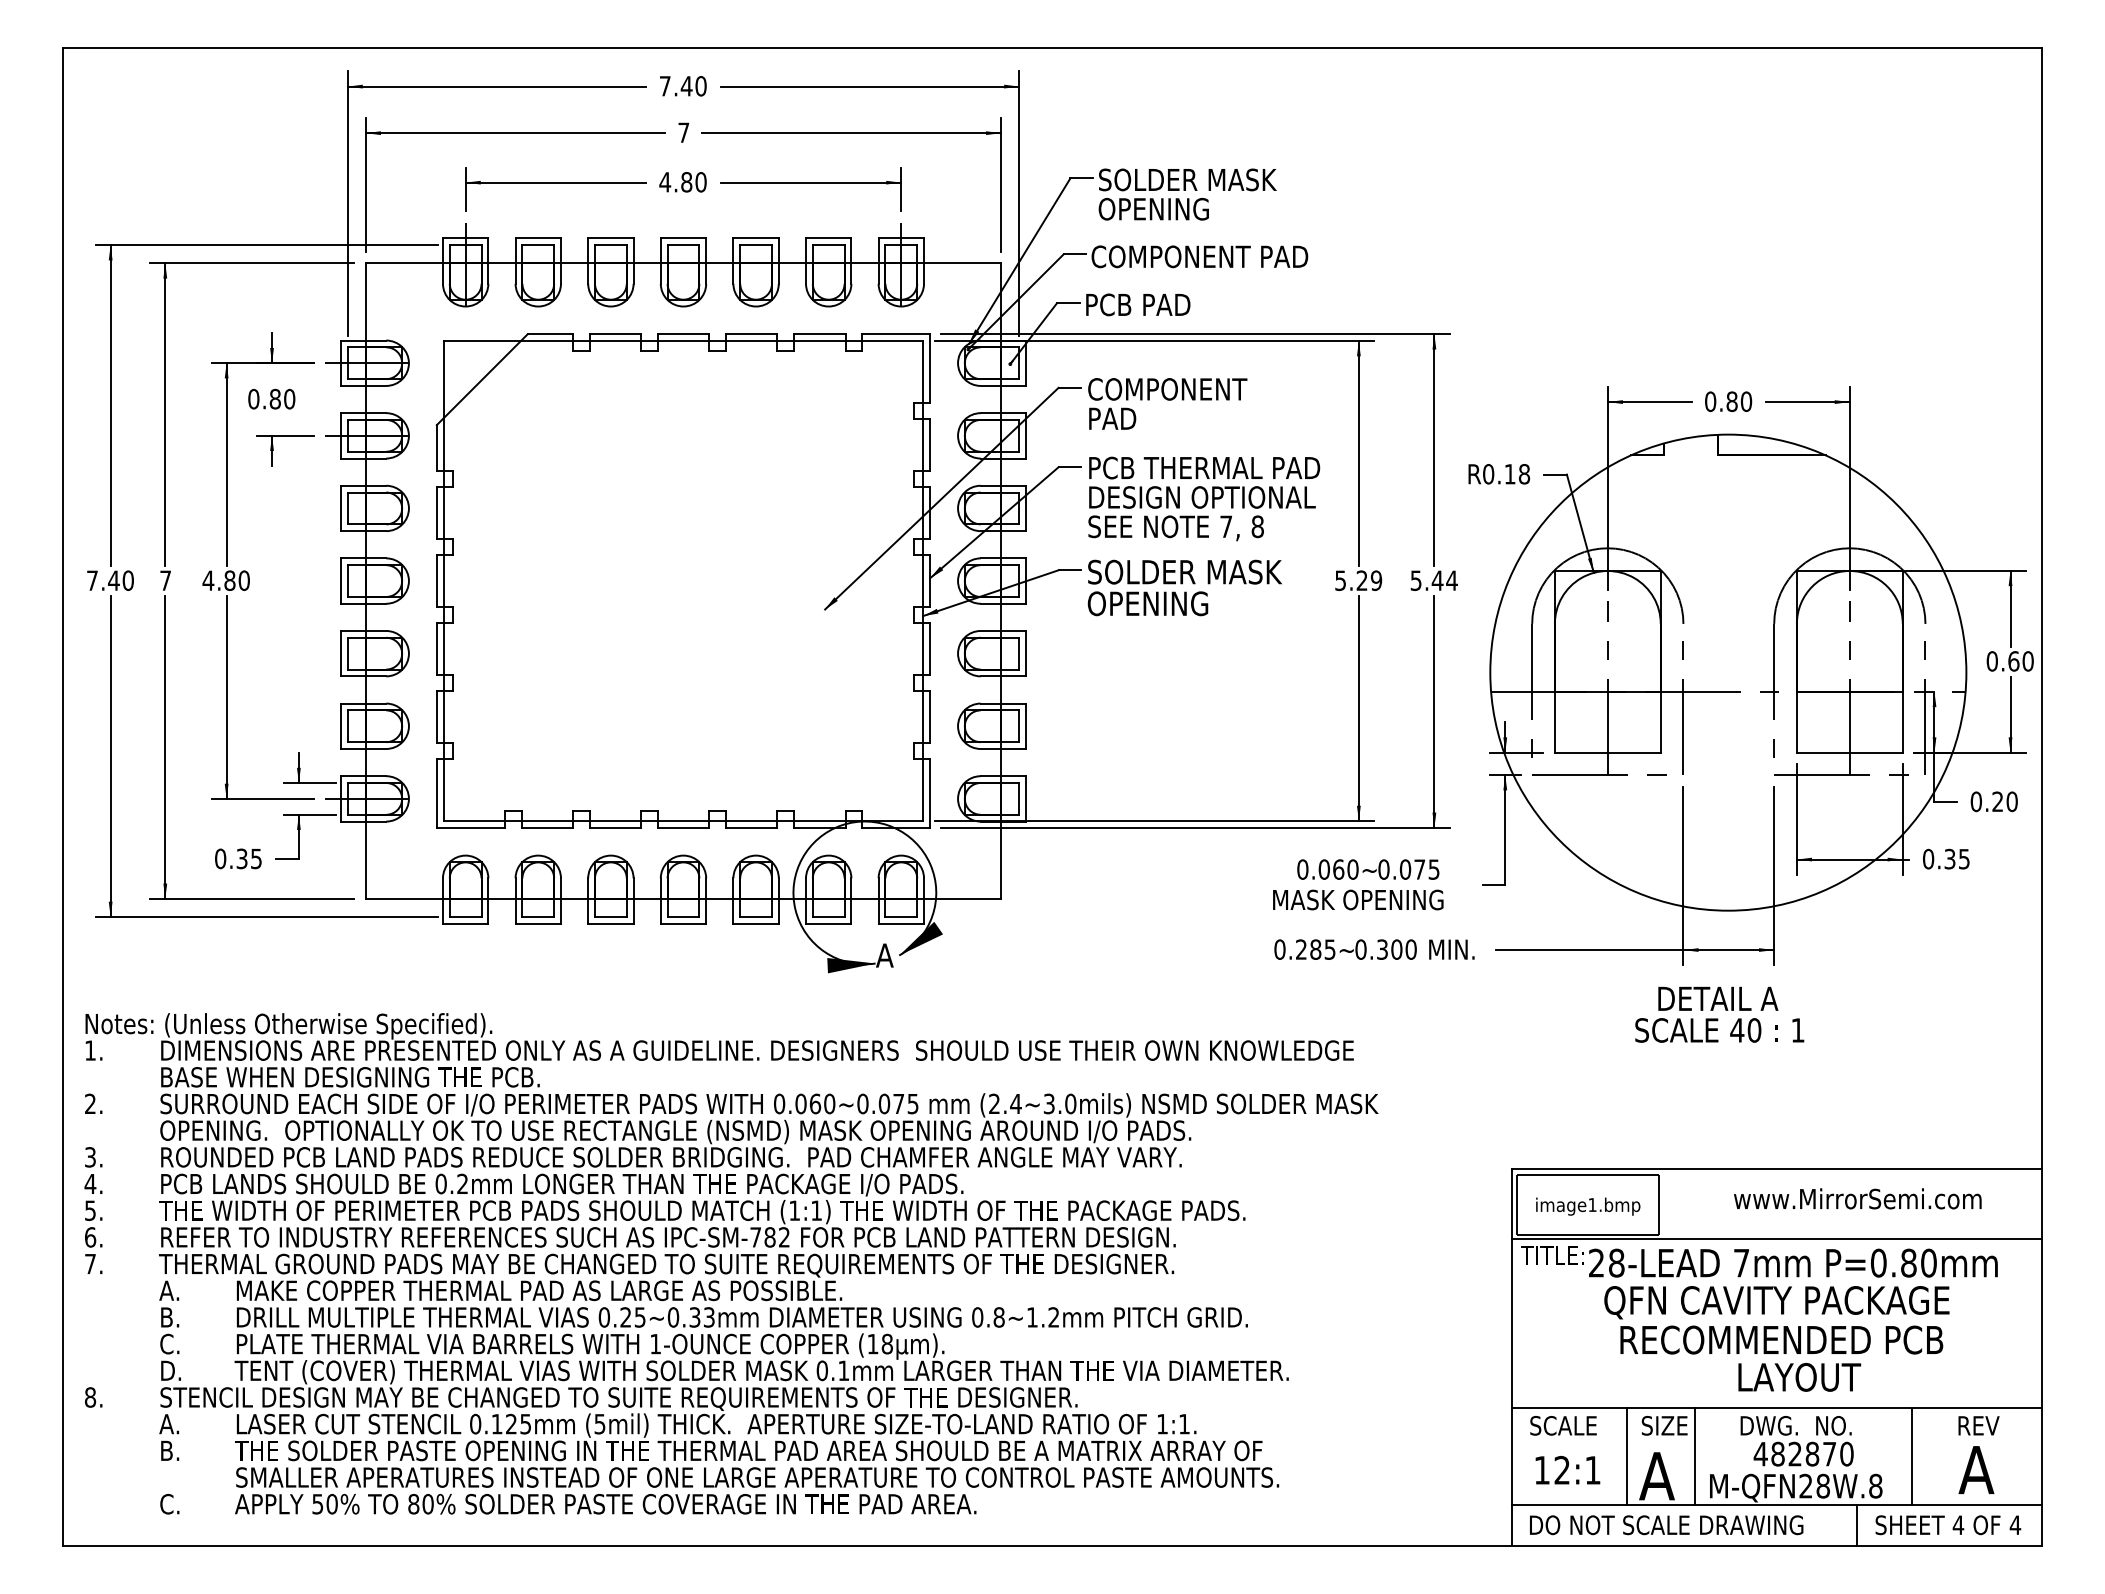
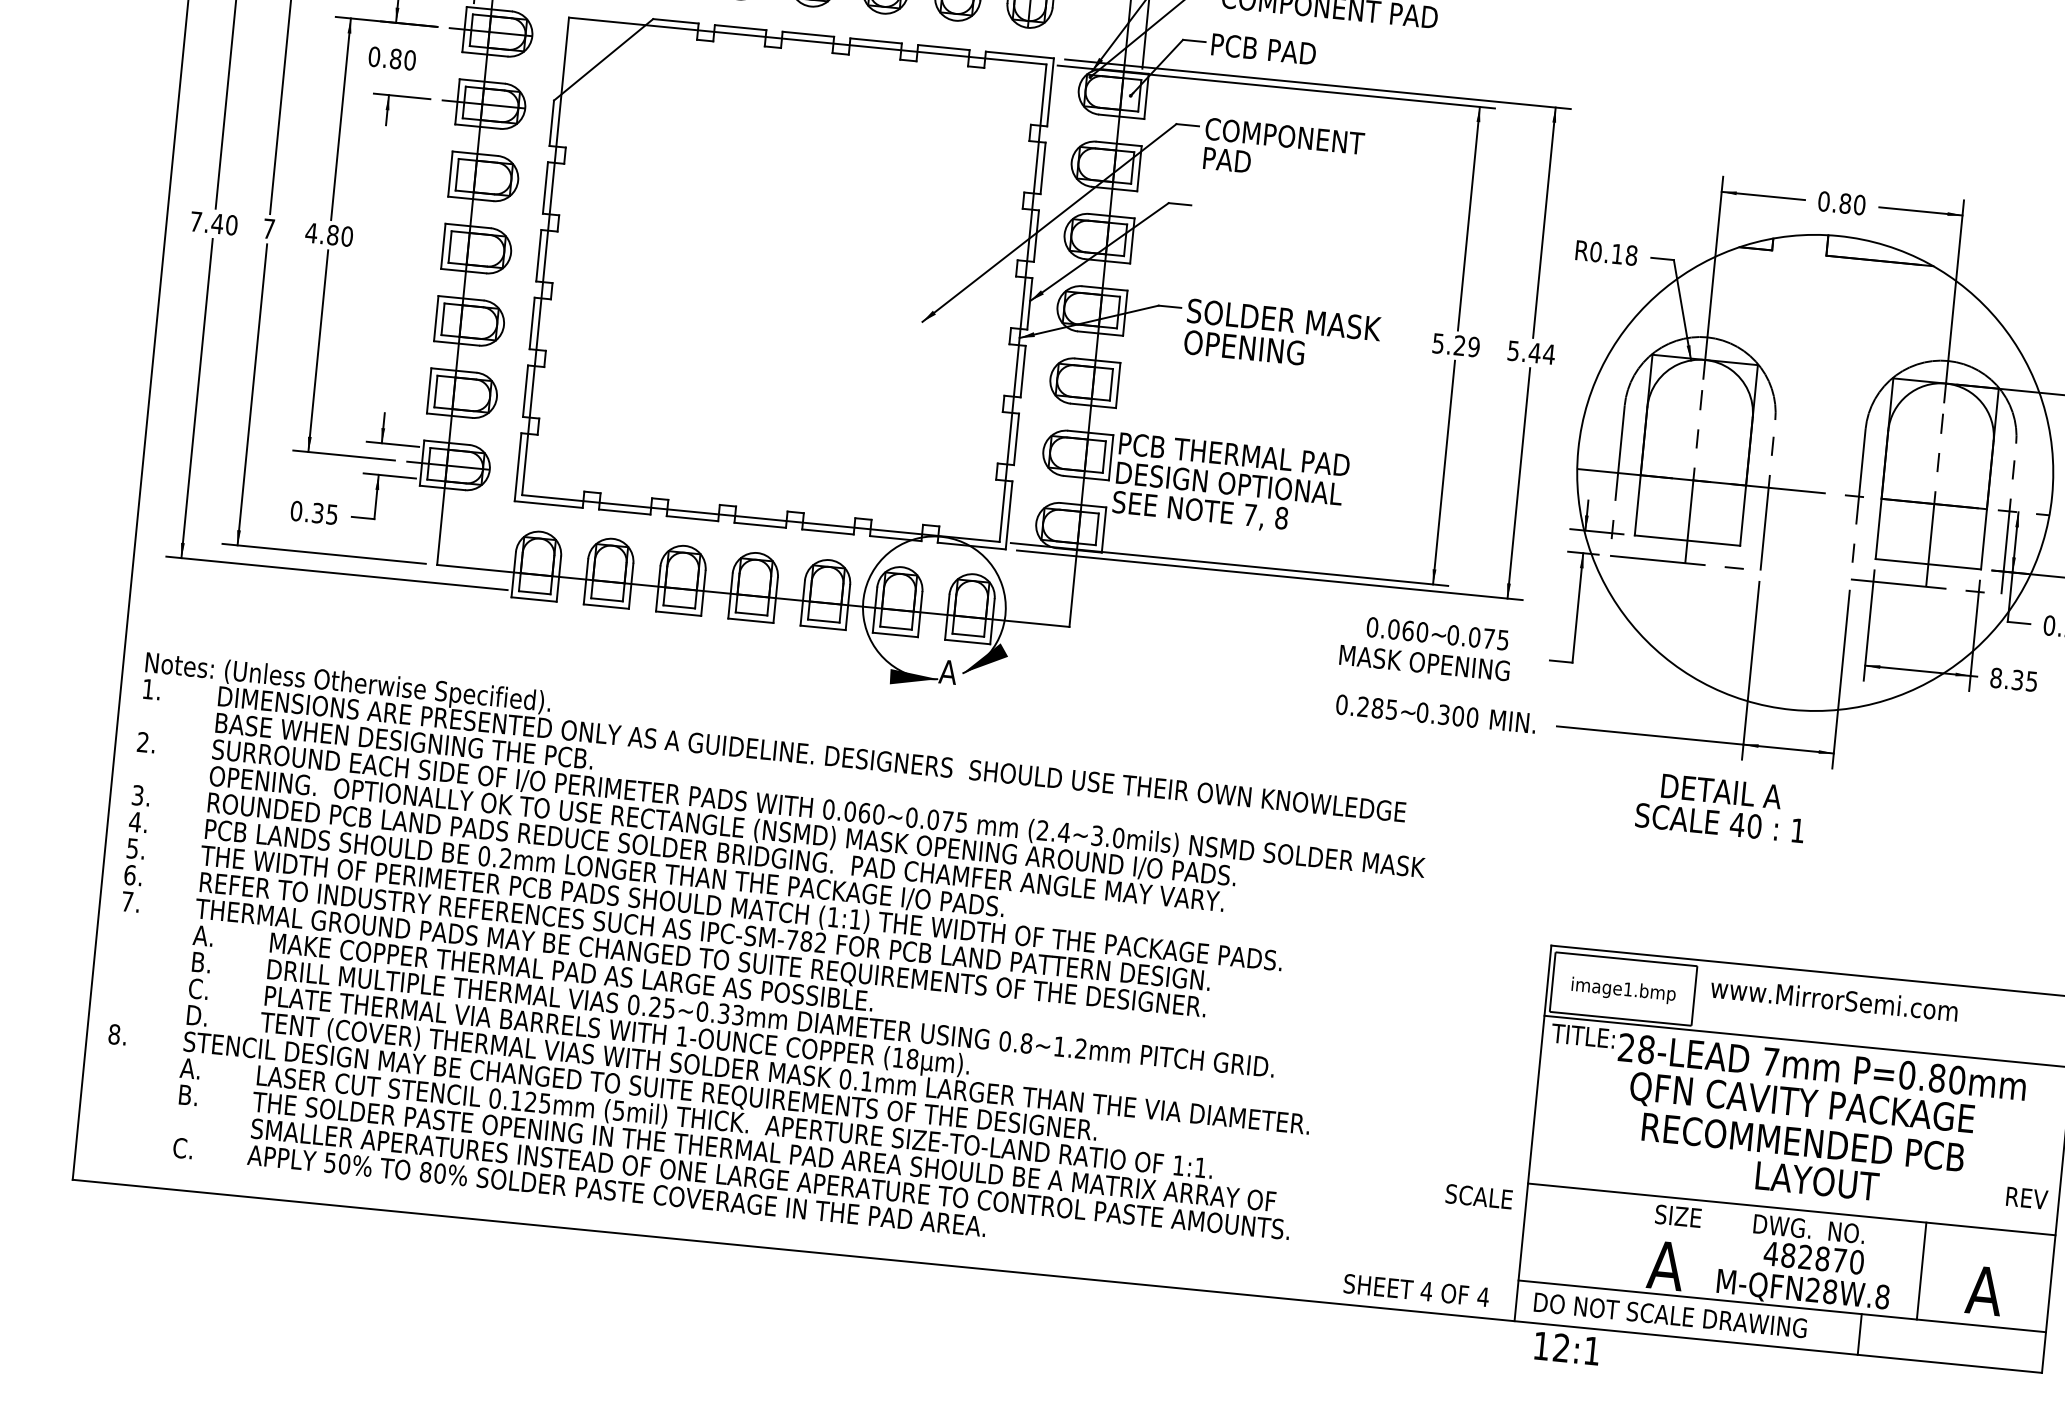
text: (1204, 498) -> (1231, 484), moved
text: (1928, 859) -> (1996, 678), 0.35 -> 8.35
text: (1719, 1014) -> (1721, 807), moved
text: (1857, 1198) -> (1834, 999), moved
text: (1563, 1425) -> (1479, 1196), moved
text: (1978, 1425) -> (2026, 1197), moved
line: (1626, 1456) -> (1637, 1243), removed
line: (1695, 1456) -> (1706, 1249), removed
text: (1567, 1469) -> (1566, 1347), moved
text: (1948, 1525) -> (1416, 1290), moved

